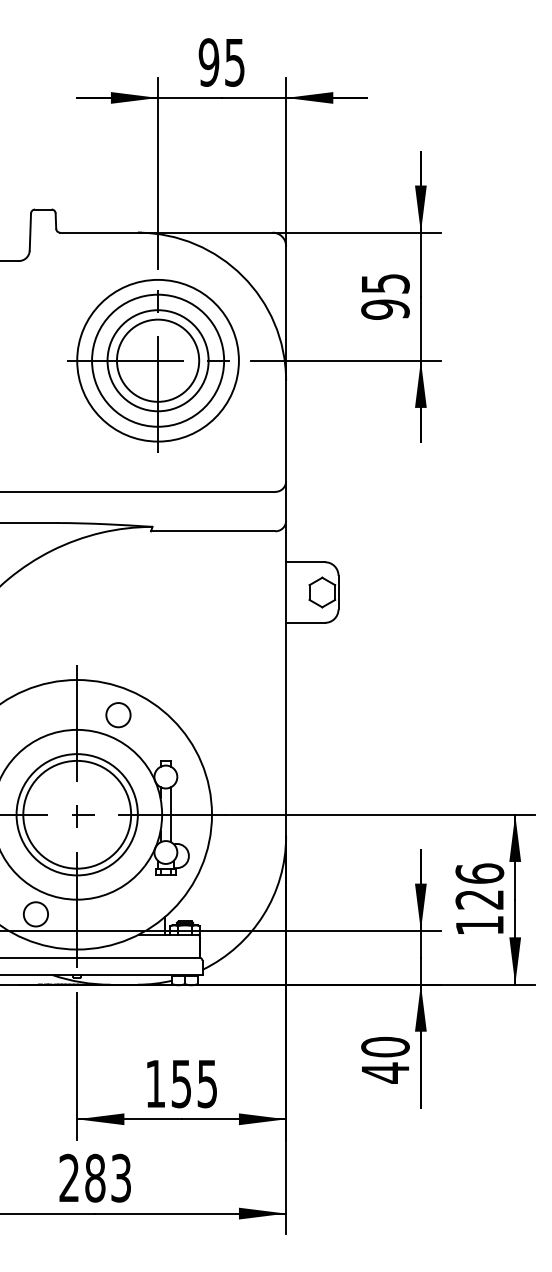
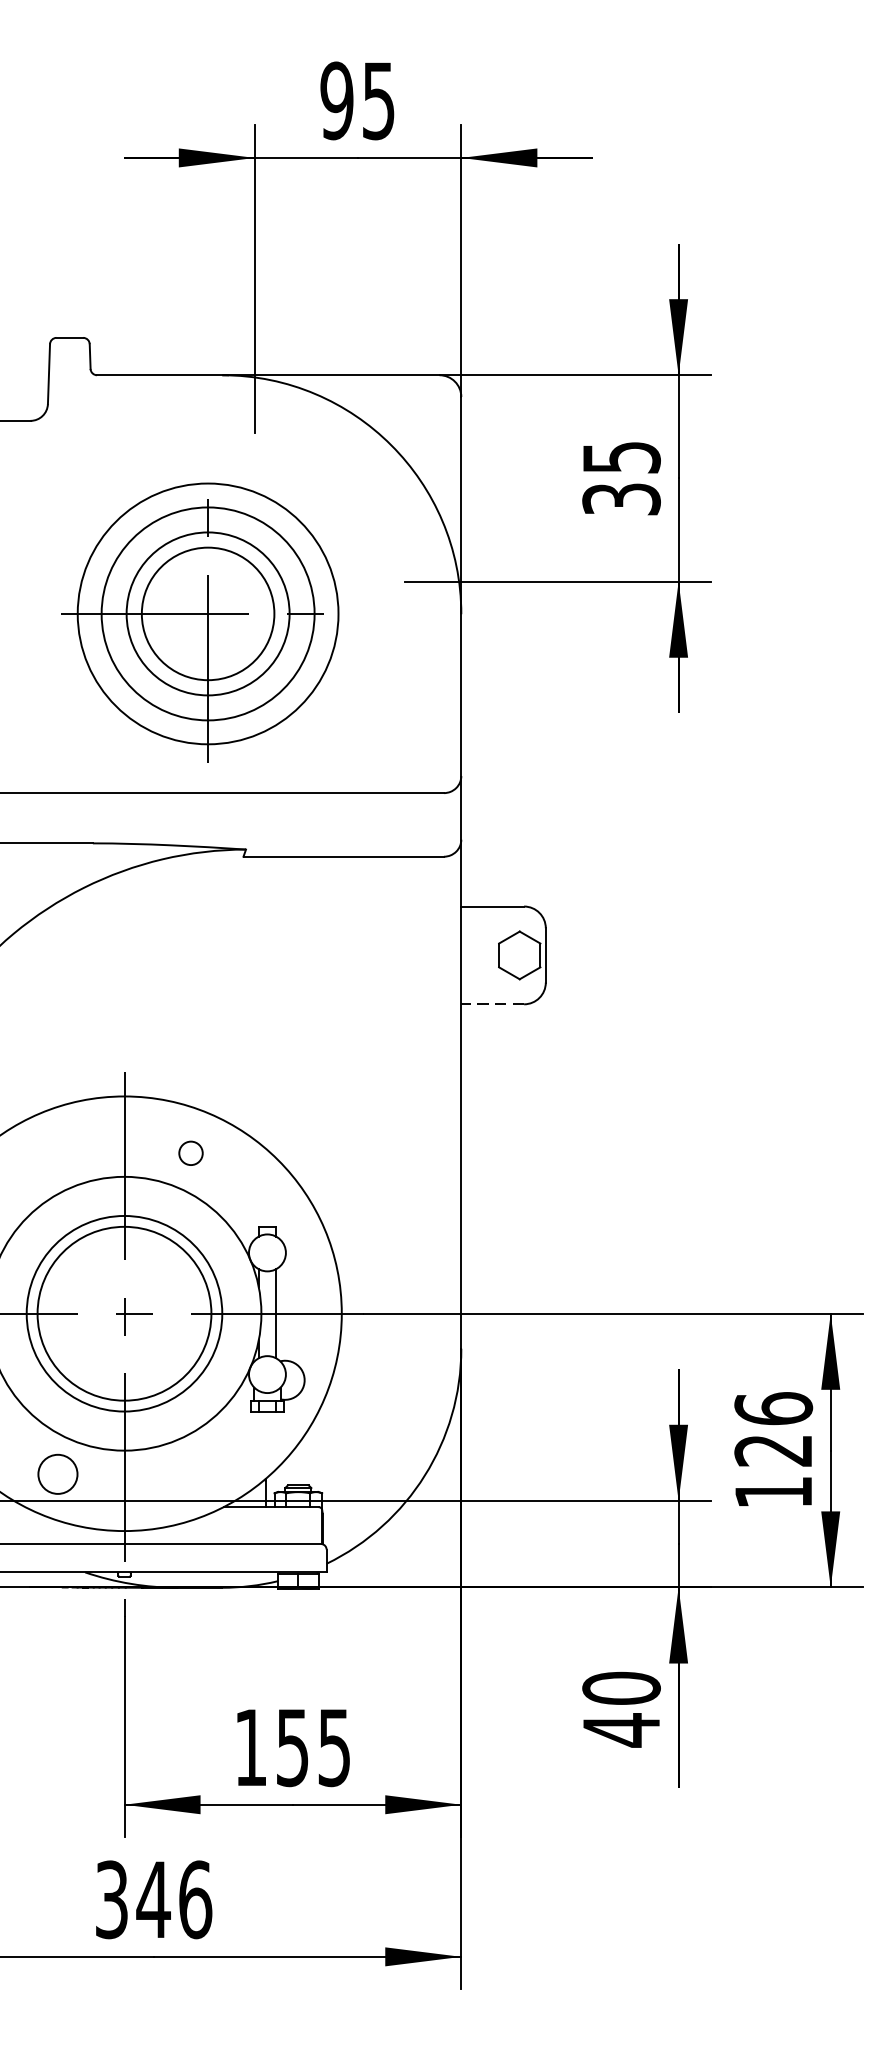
text: (385, 309) -> (621, 499), 95 -> 35
part: (153, 365) -> (200, 621), moved
line: (305, 622) -> (492, 1003), solid -> dashed
circle: (118, 715) -> (191, 1153), size x0.6
text: (95, 1177) -> (153, 1898), 283 -> 346

